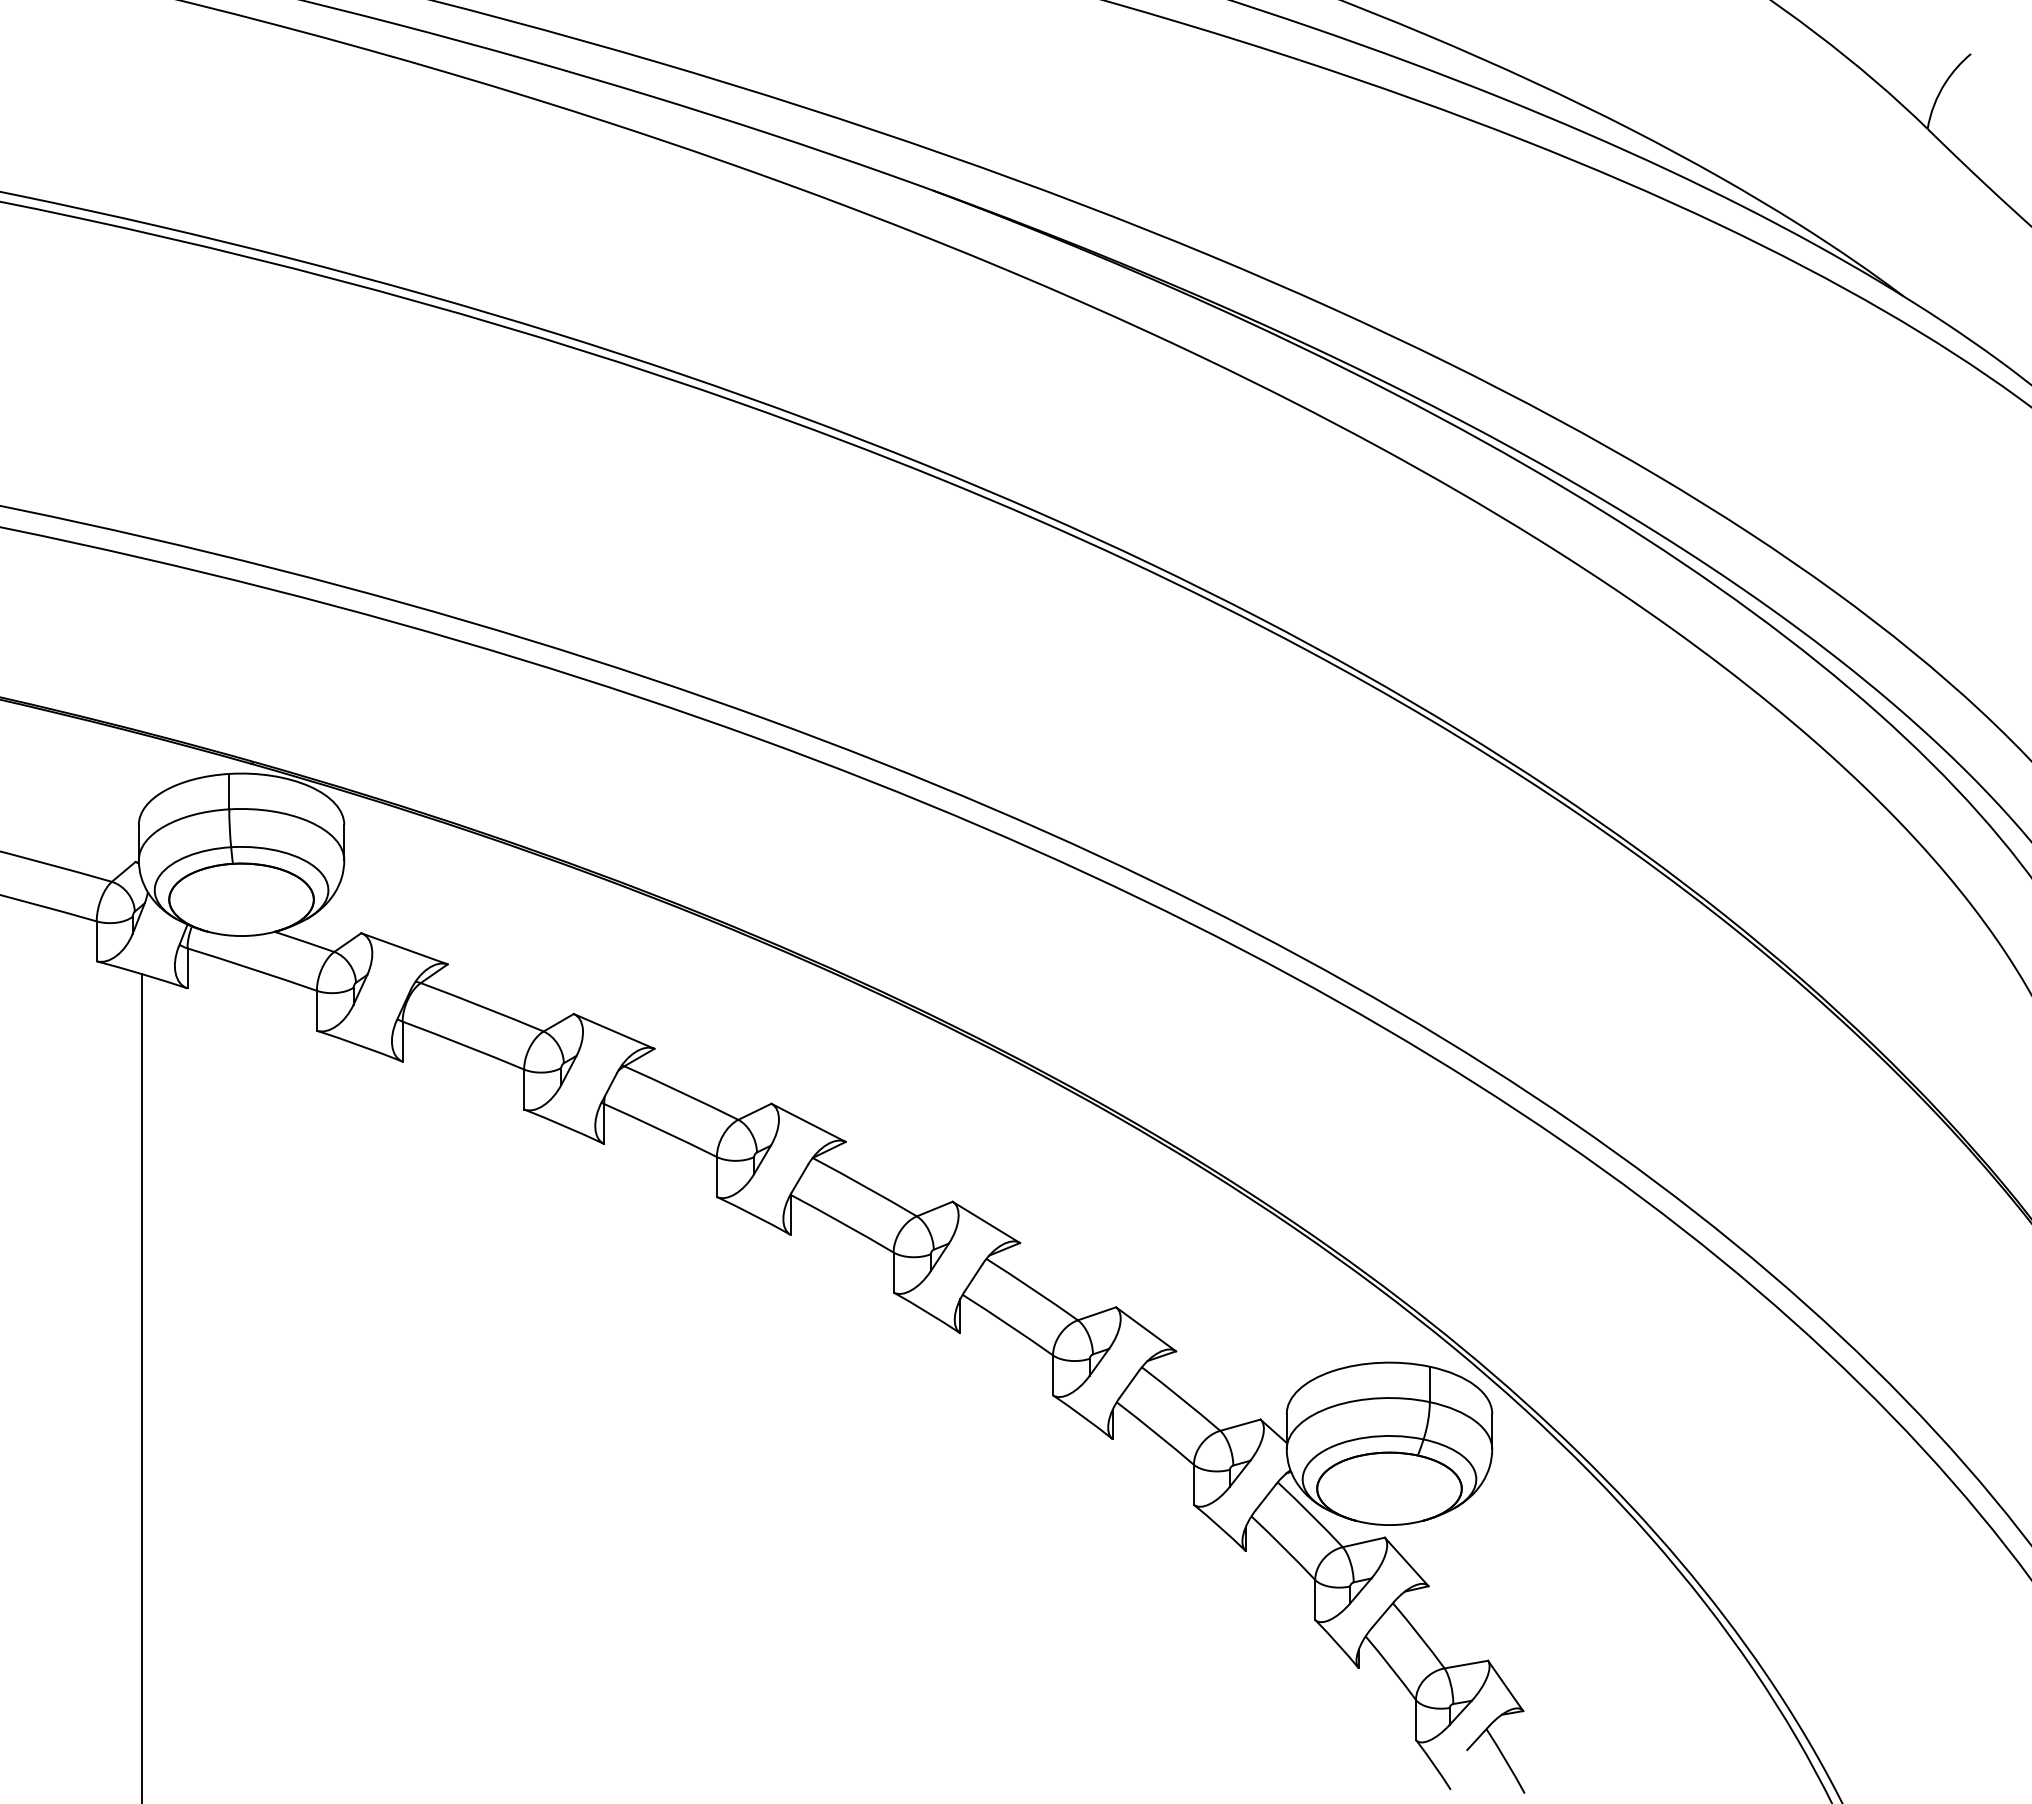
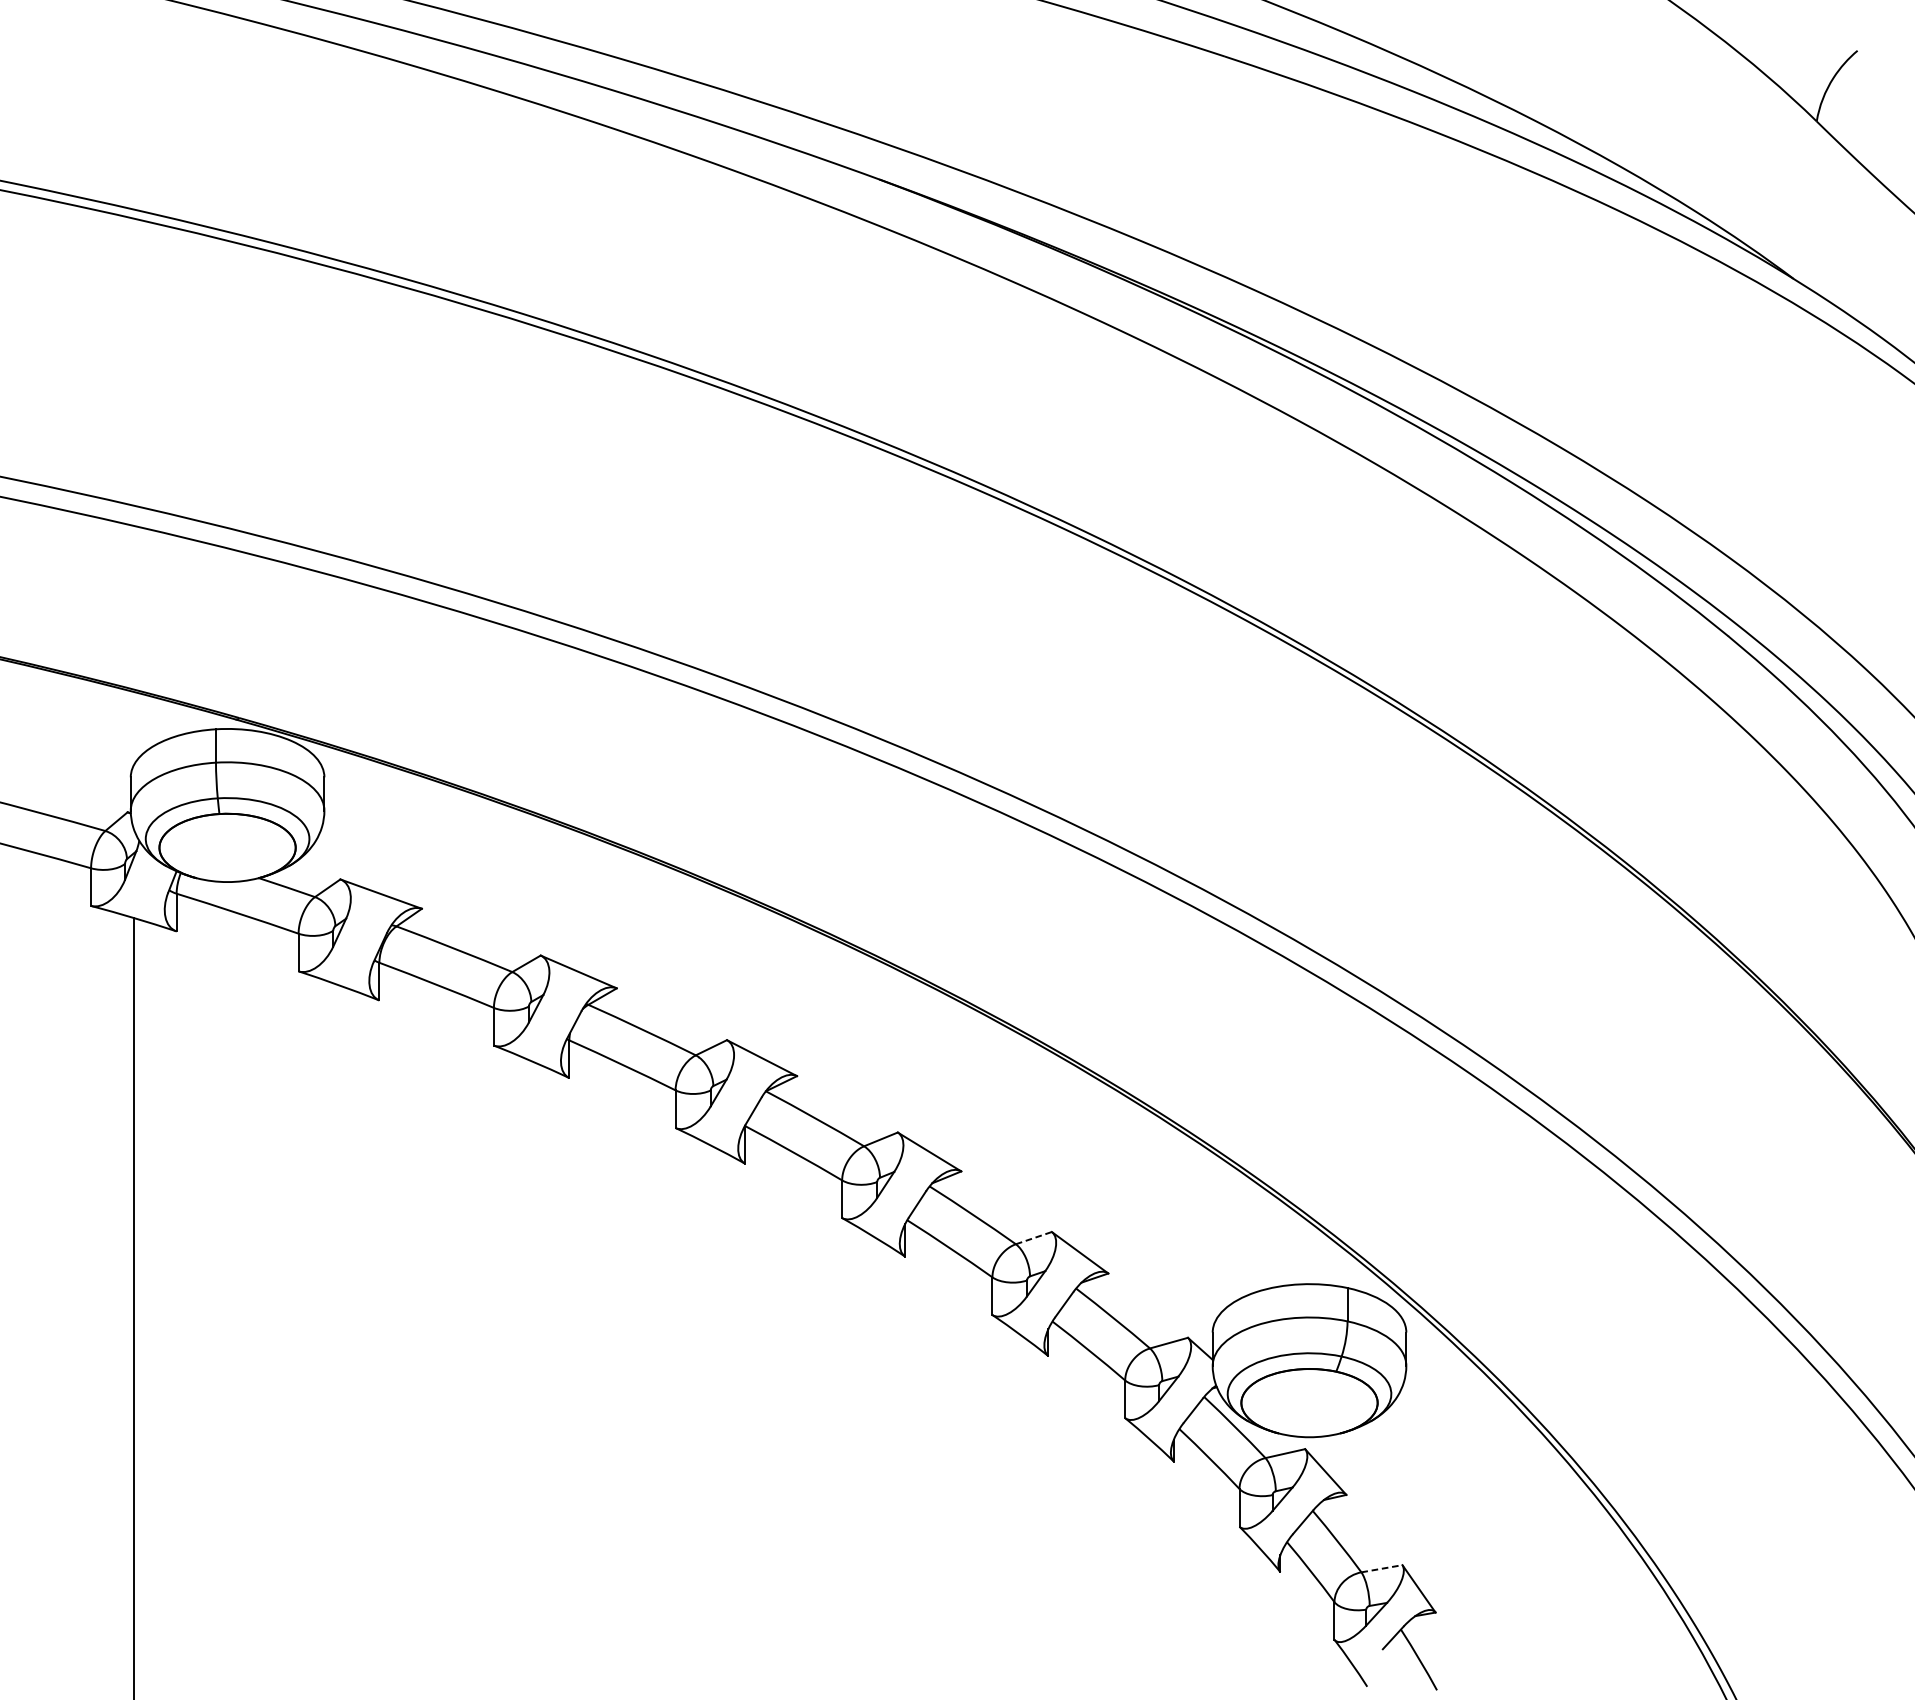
line: (1097, 1313) -> (1034, 1237), solid -> dashed
line: (1466, 1664) -> (1382, 1568), solid -> dashed

